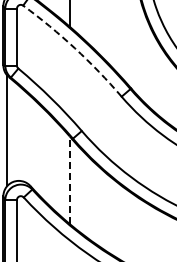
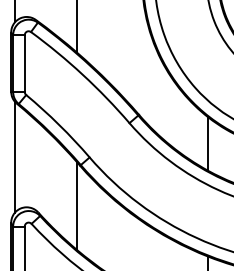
arc: (74, 48) -> (82, 74), dashed -> solid
line: (69, 180) -> (77, 206), dashed -> solid

